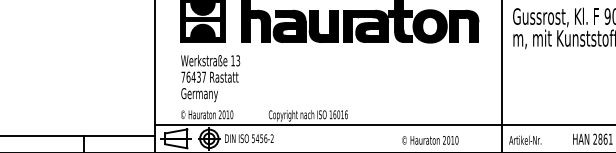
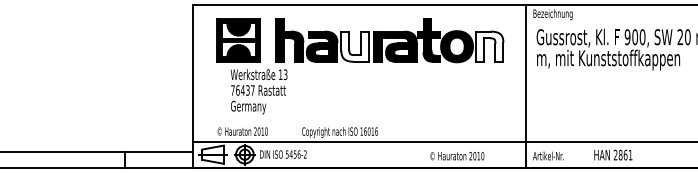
fill: (323, 26) -> (354, 46), removed
fill: (463, 26) -> (489, 46), removed
text: (209, 78) -> (258, 91), moved

